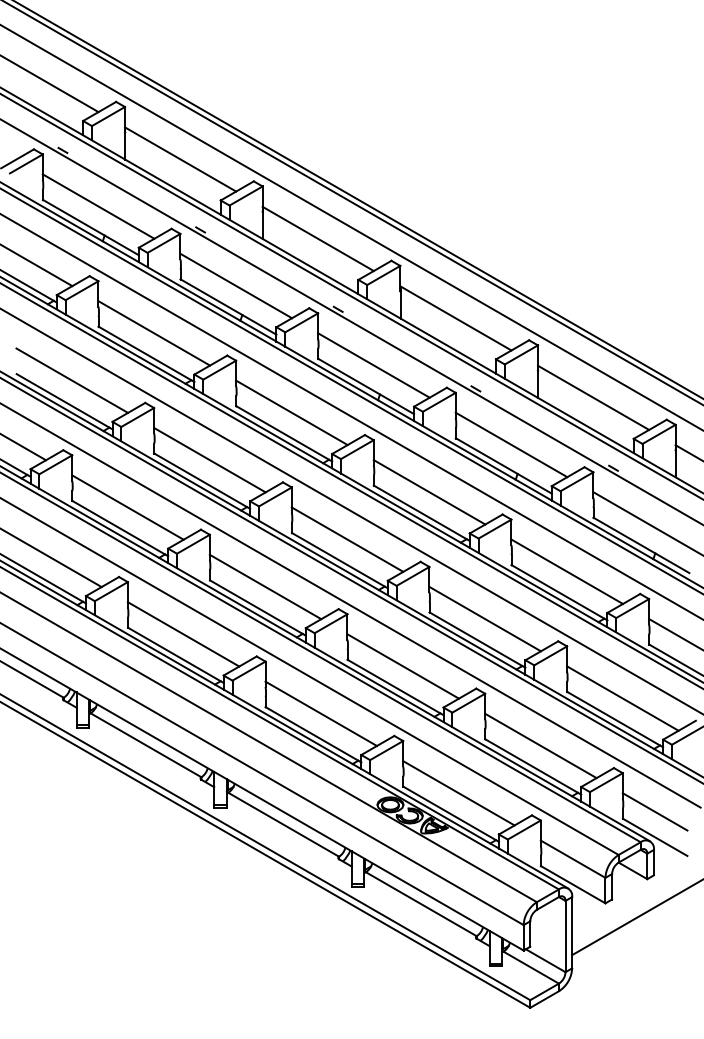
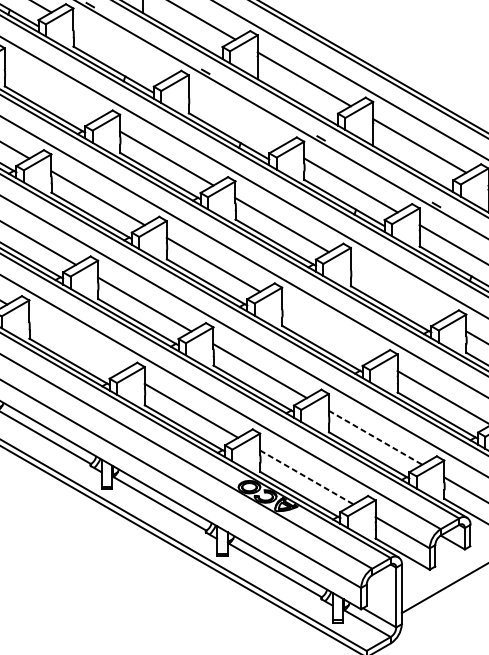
line: (236, 285) -> (120, 51), removed
line: (154, 333) -> (51, 91), removed
line: (373, 365) -> (235, 118), removed
line: (566, 571) -> (397, 291), removed
line: (484, 618) -> (328, 330), removed
line: (183, 634) -> (75, 344), removed
line: (541, 746) -> (376, 438), solid -> dashed
line: (459, 793) -> (307, 477), solid -> dashed

